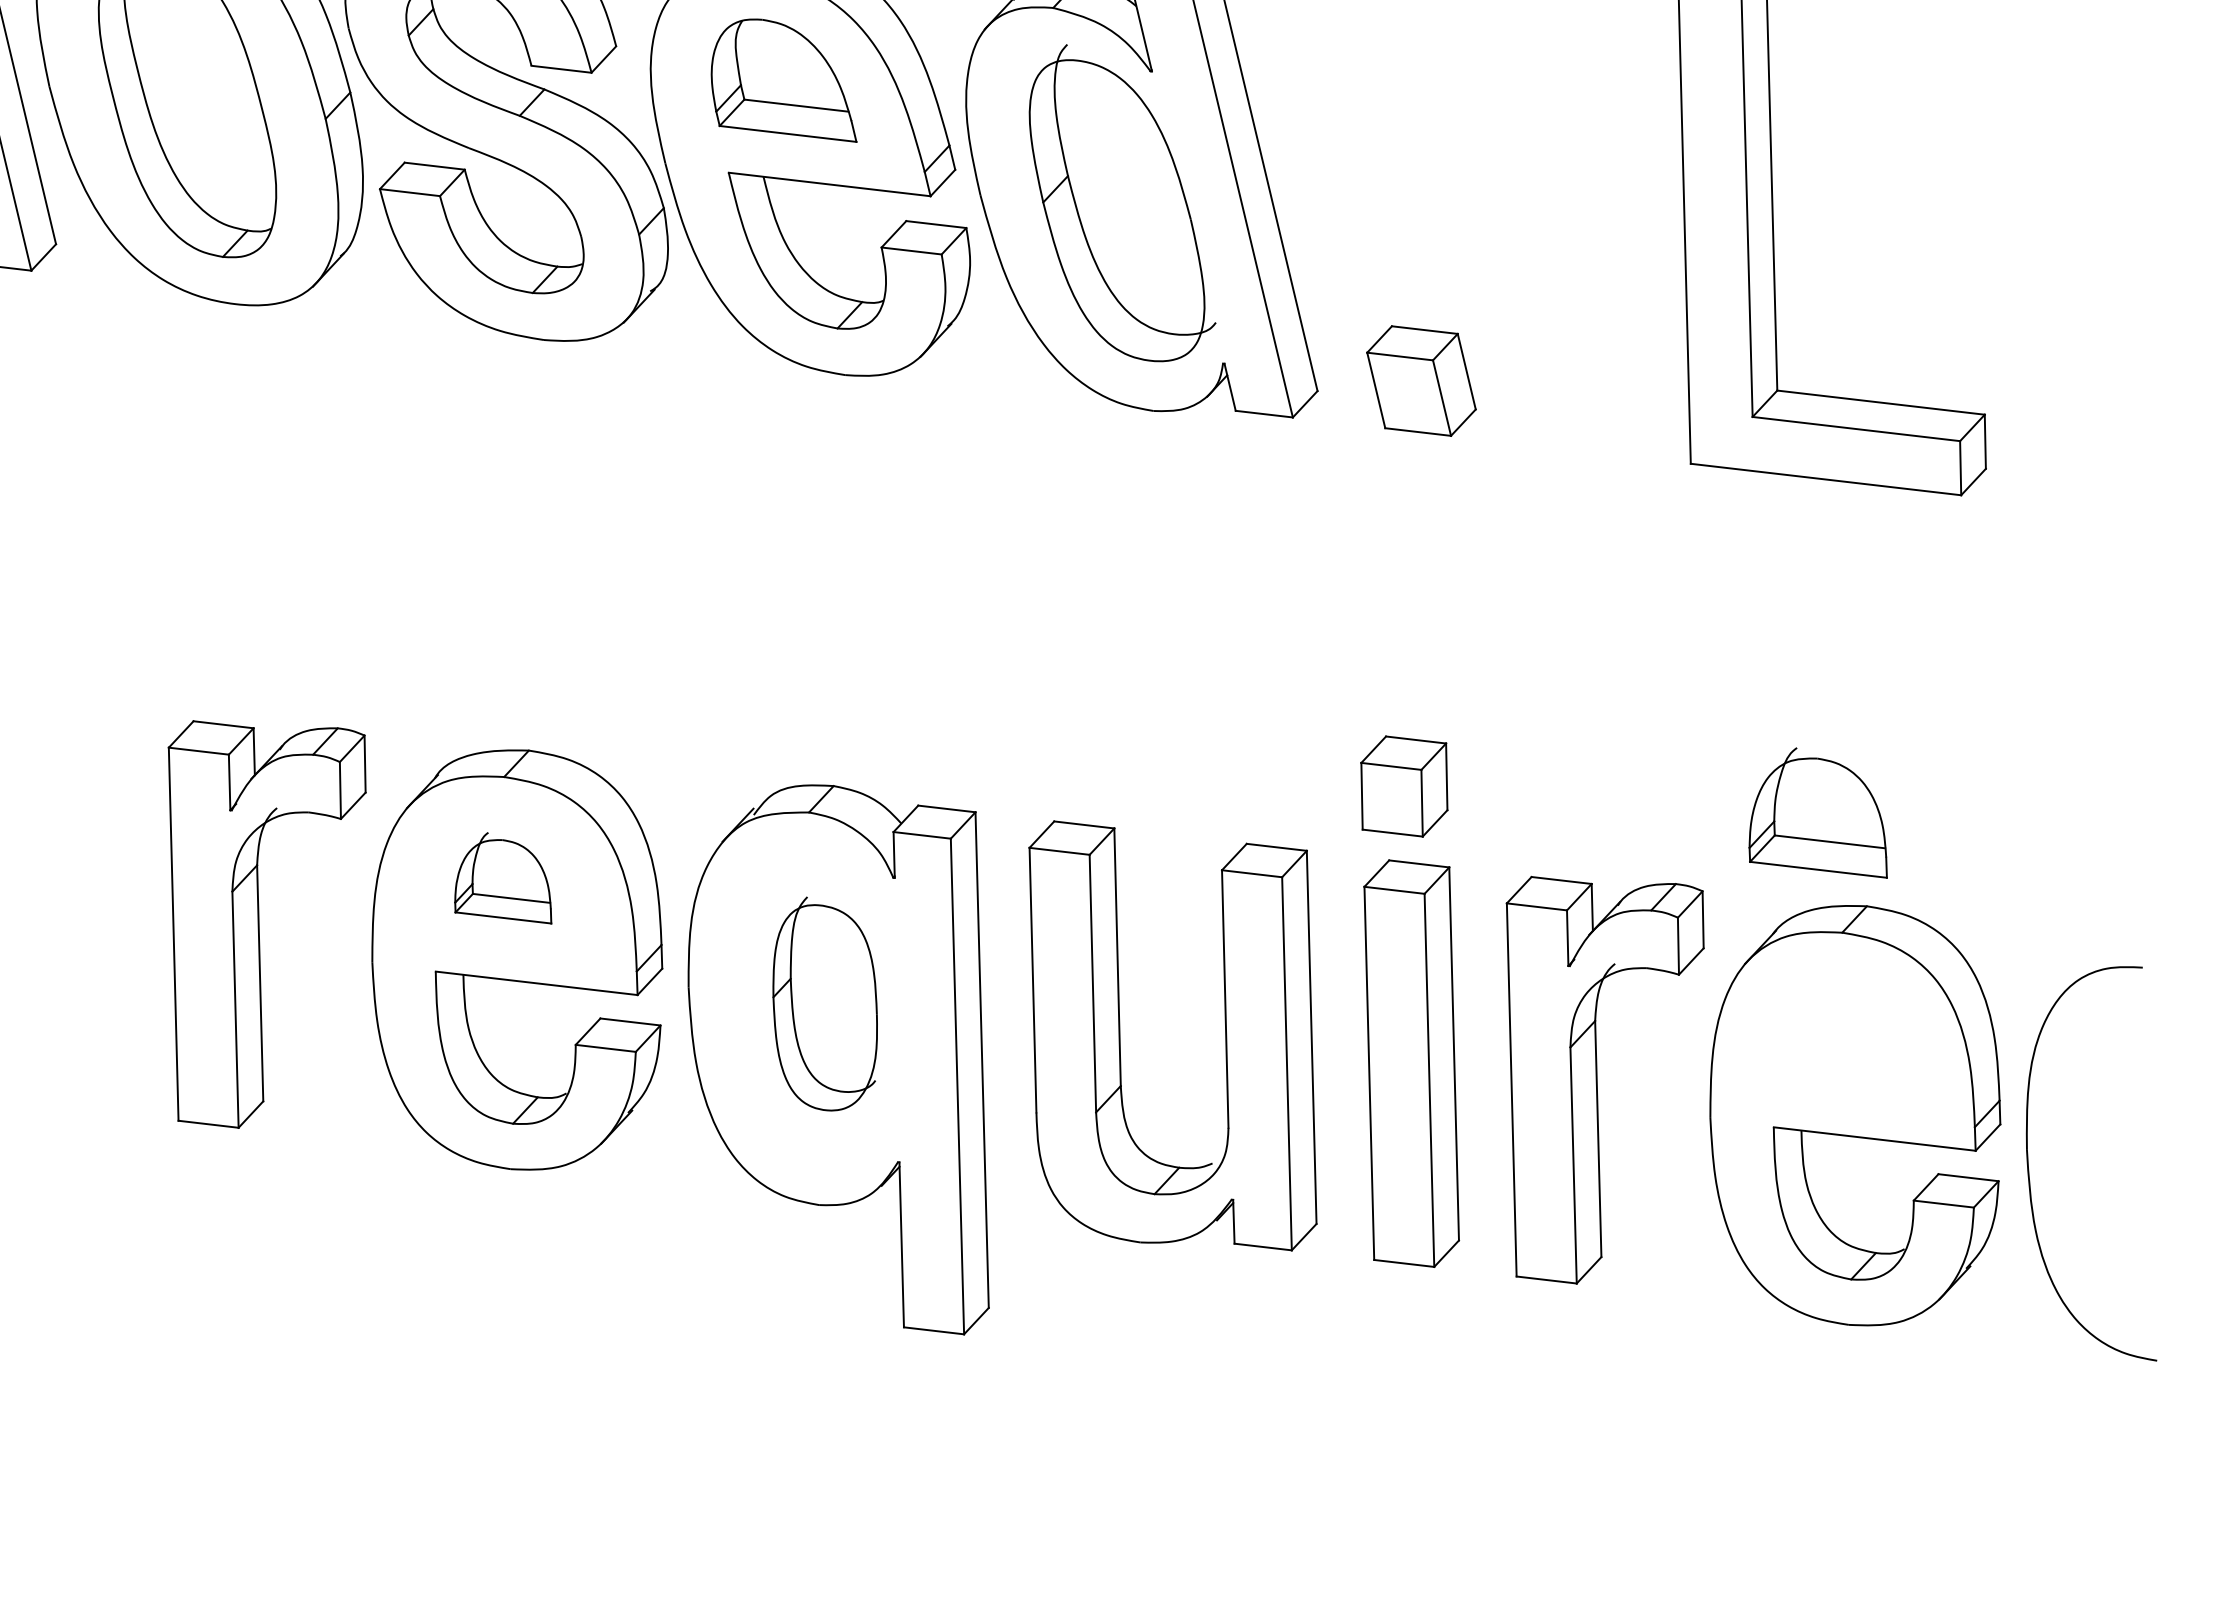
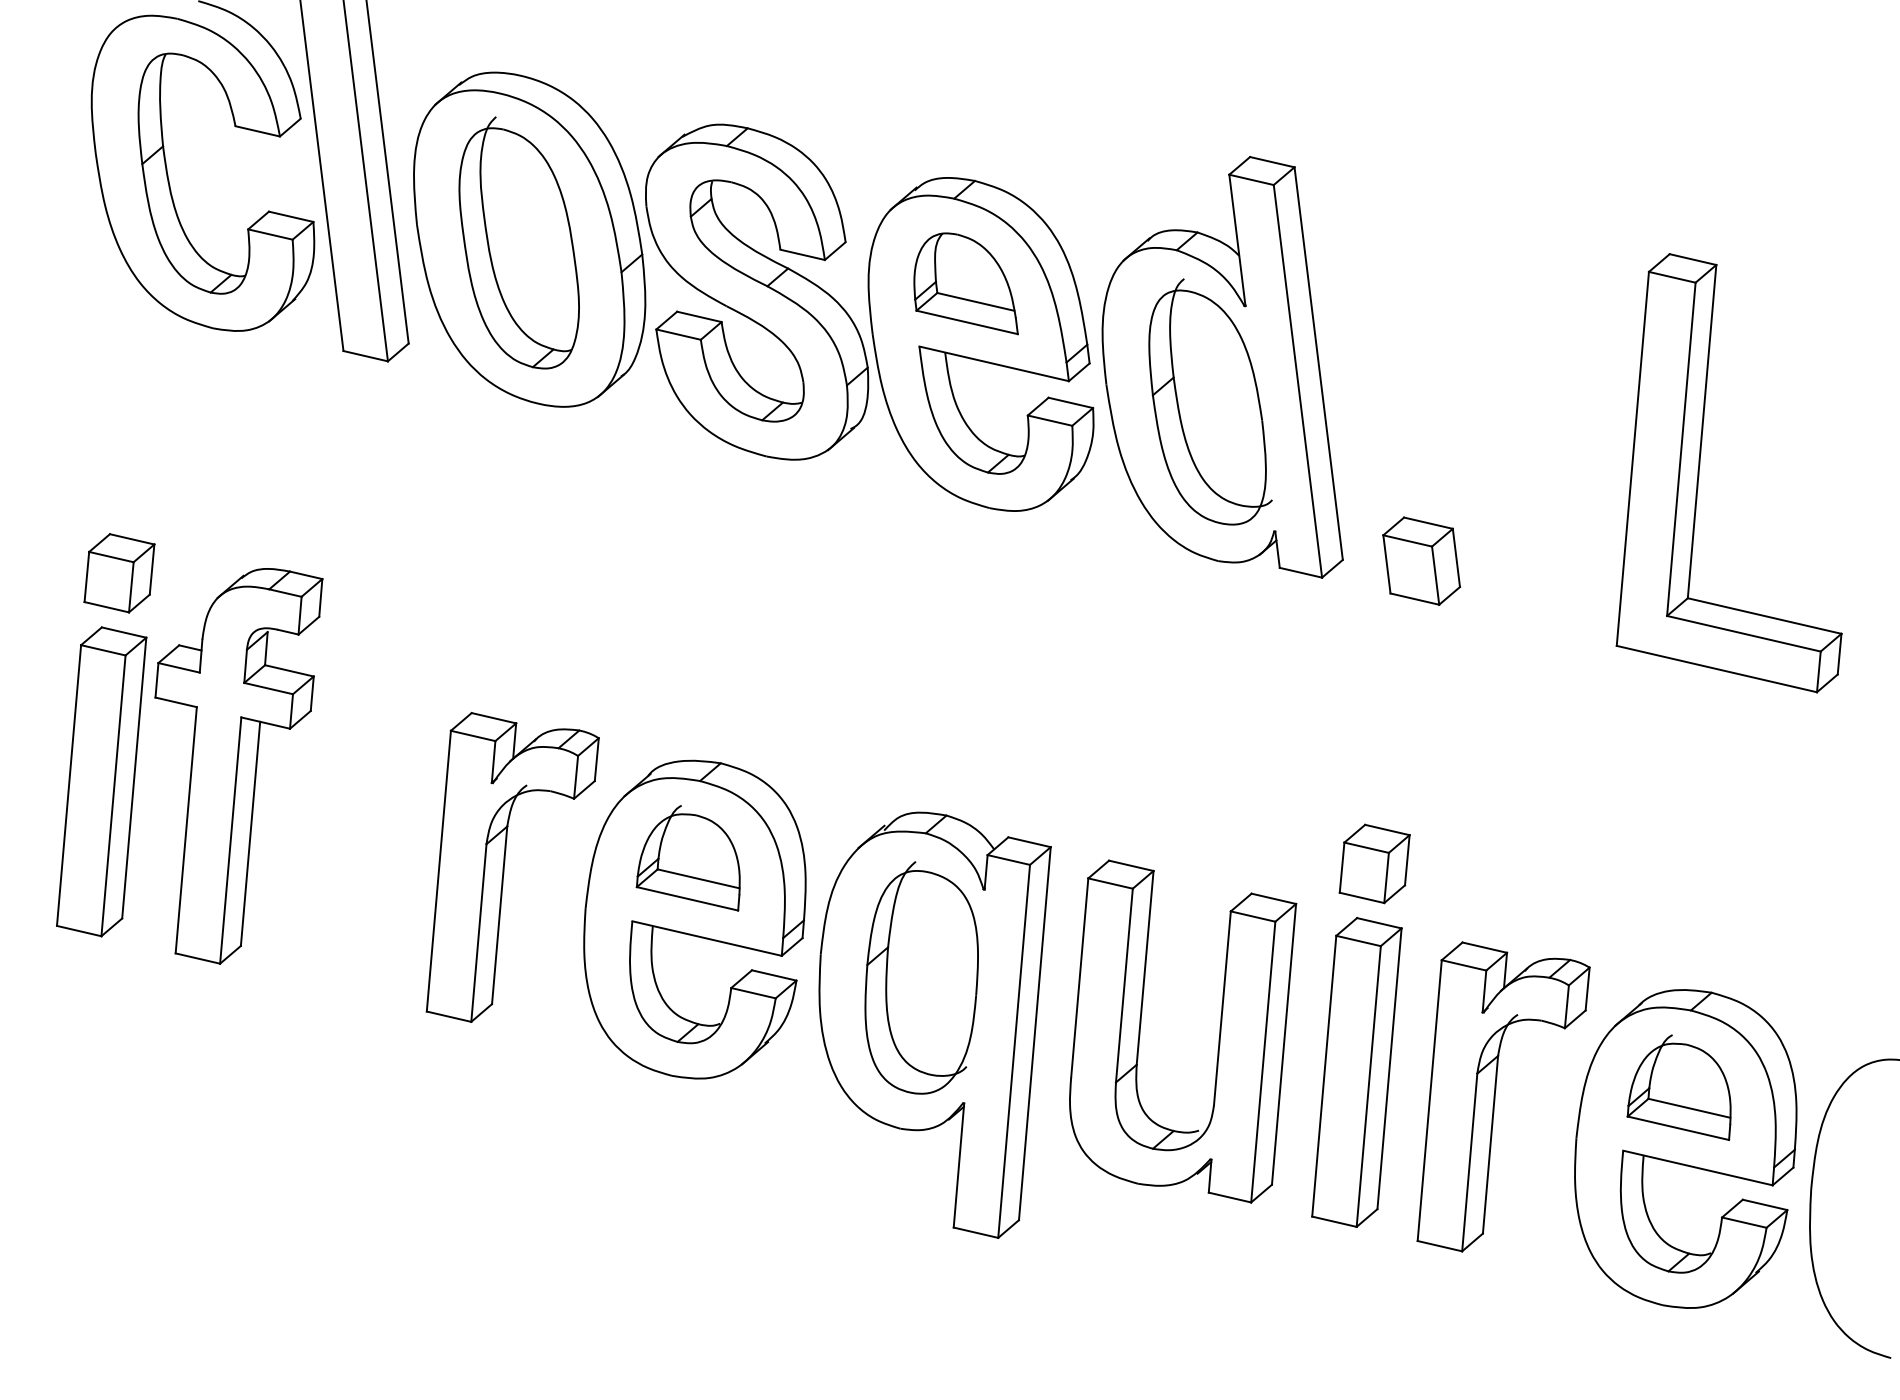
part: (1812, 816) -> (1678, 1087), moved
part: (499, 880) -> (687, 858), size x1.43
part: (824, 1002) -> (921, 977), size x1.43

